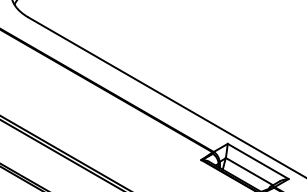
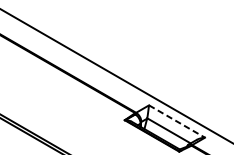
line: (258, 161) -> (177, 121), solid -> dashed

